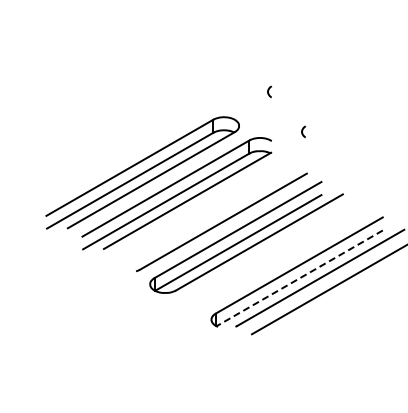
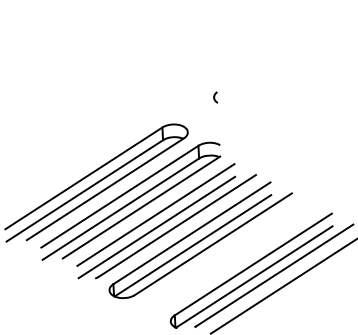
curve: (303, 130) -> (250, 133), removed
line: (201, 209) -> (155, 215), added
line: (202, 222) -> (157, 227), added
line: (299, 278) -> (254, 277), dashed -> solid

